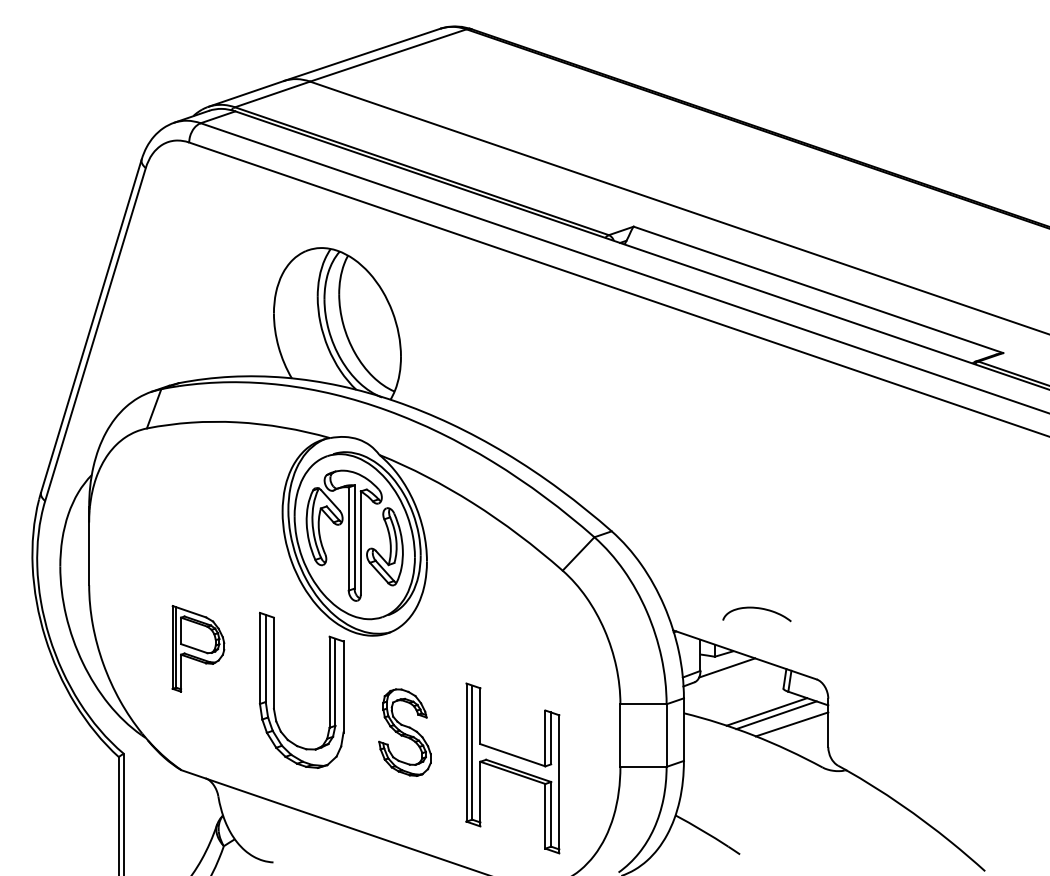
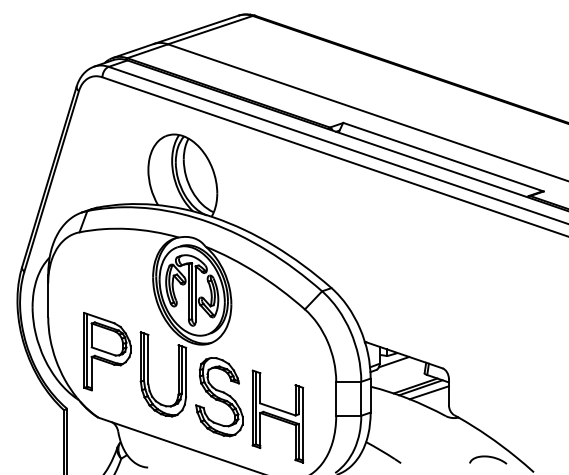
curve: (757, 609) -> (488, 457), moved
part: (198, 648) -> (107, 351), size x1.67
part: (405, 733) -> (219, 397), size x1.67

